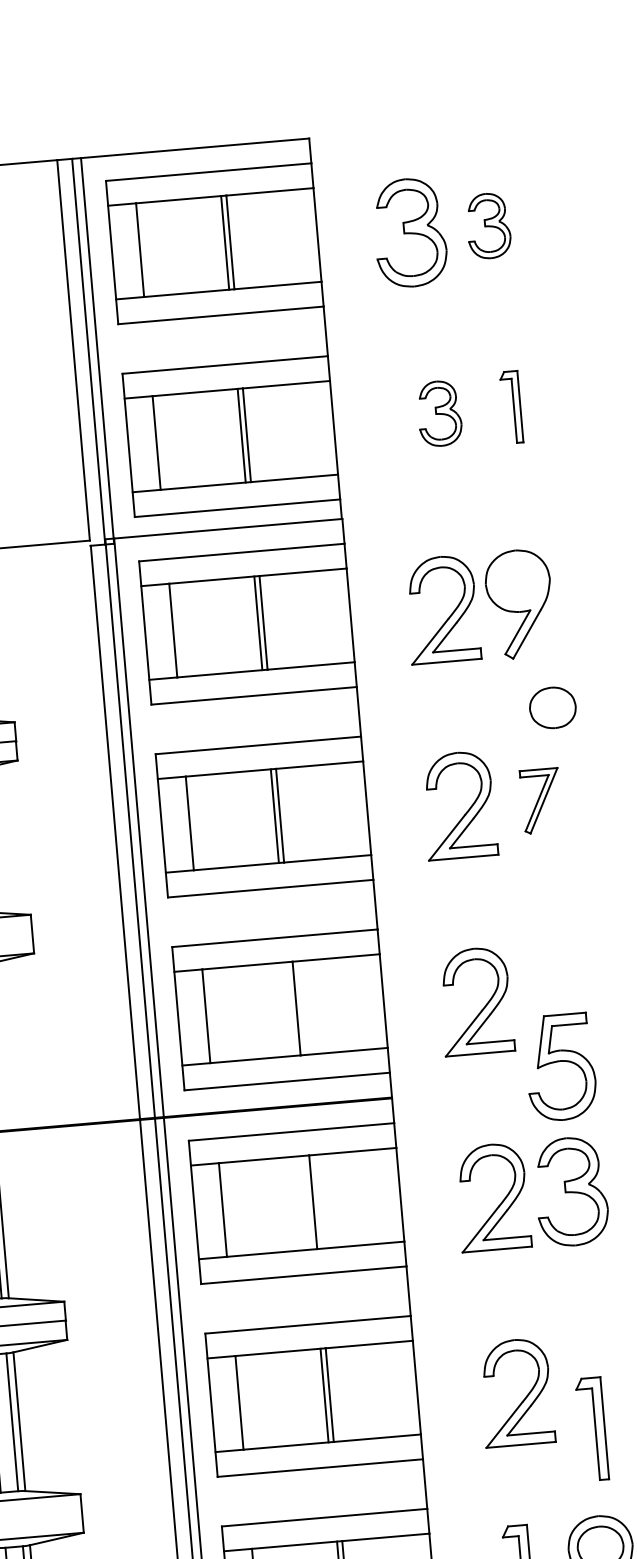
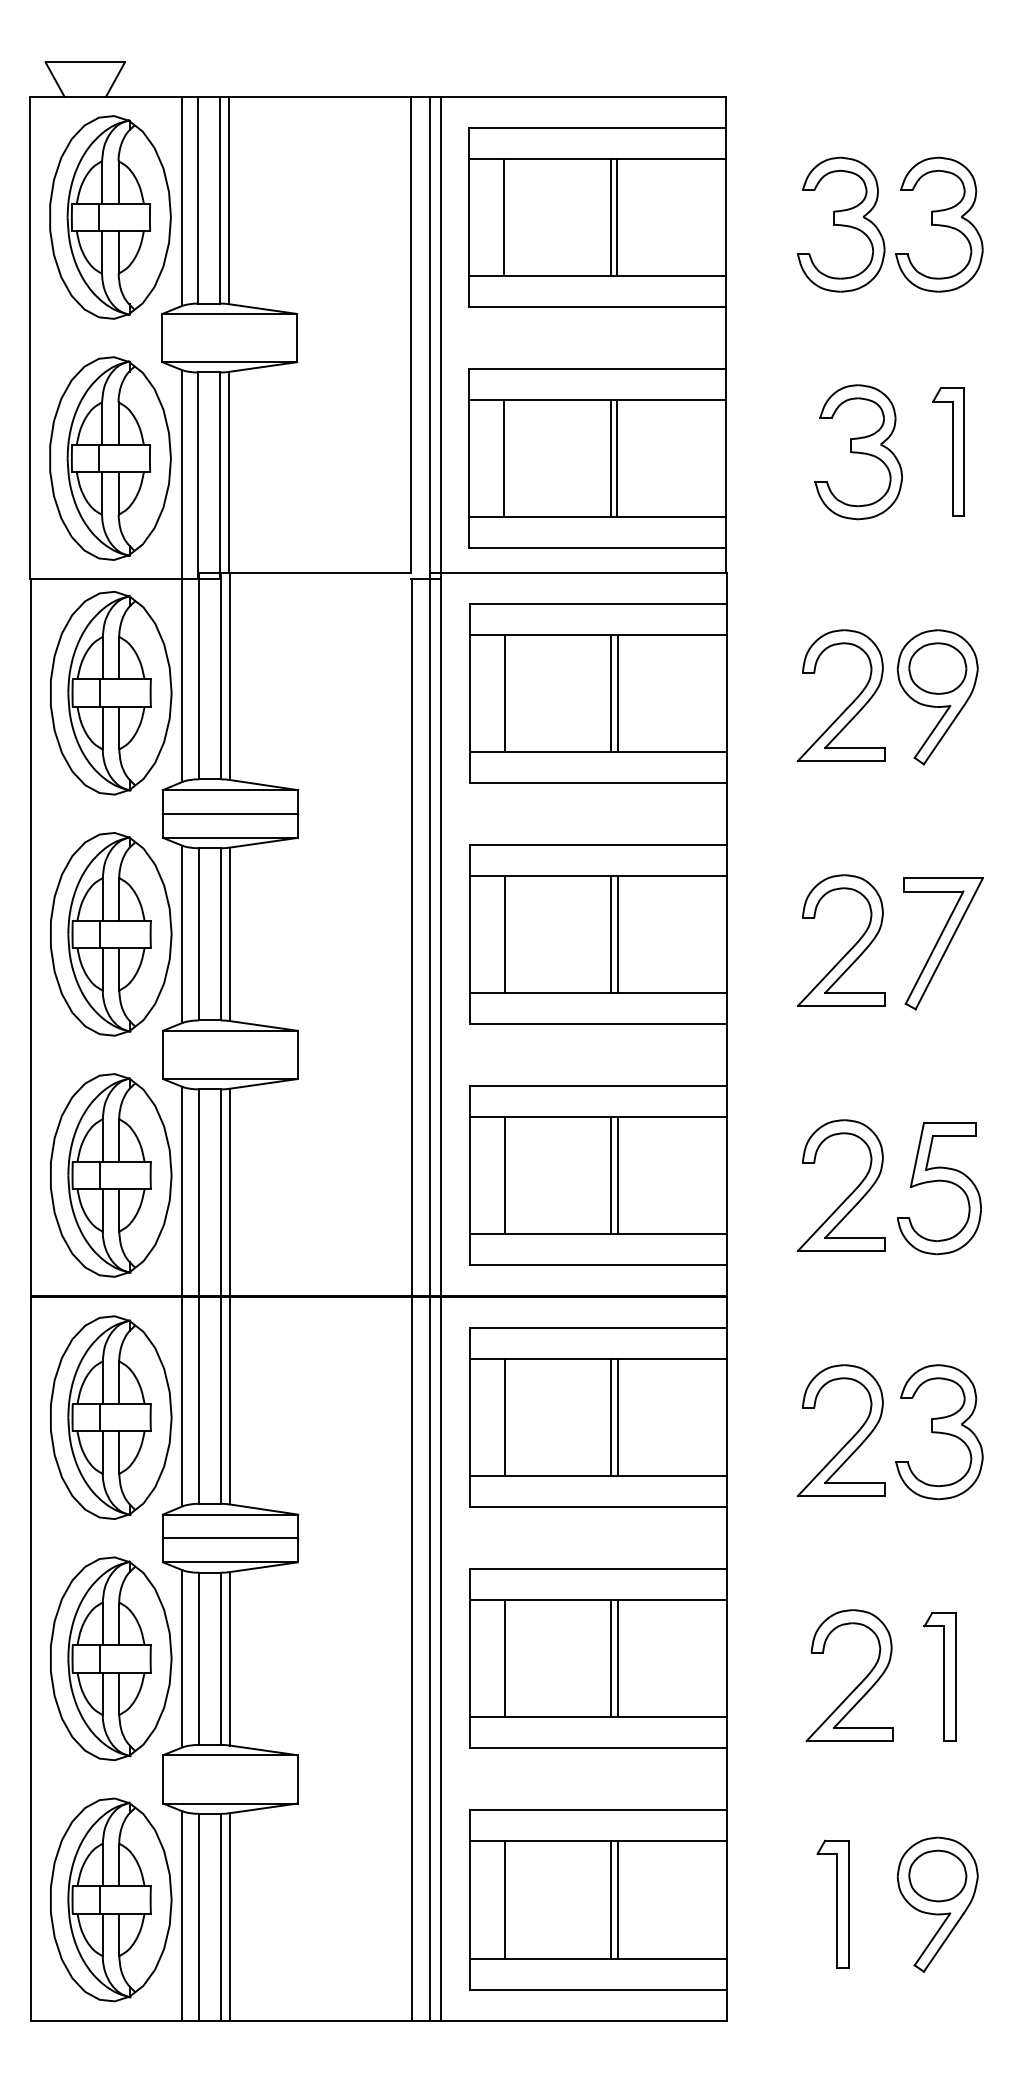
part: (488, 225) -> (939, 224), size x1.67
part: (511, 406) -> (948, 451), size x1.43
part: (439, 413) -> (858, 452), size x1.67
part: (552, 707) -> (937, 668), moved
part: (541, 800) -> (943, 943), size x1.67
line: (291, 1009) -> (611, 1175), added
part: (560, 1061) -> (939, 1181), moved
line: (308, 1202) -> (611, 1417), added
part: (591, 1428) -> (939, 1676), moved

